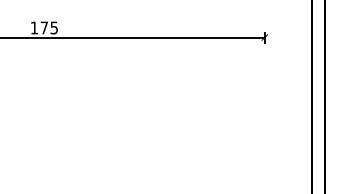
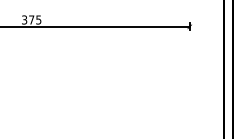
text: (34, 27) -> (24, 19), 175 -> 375

